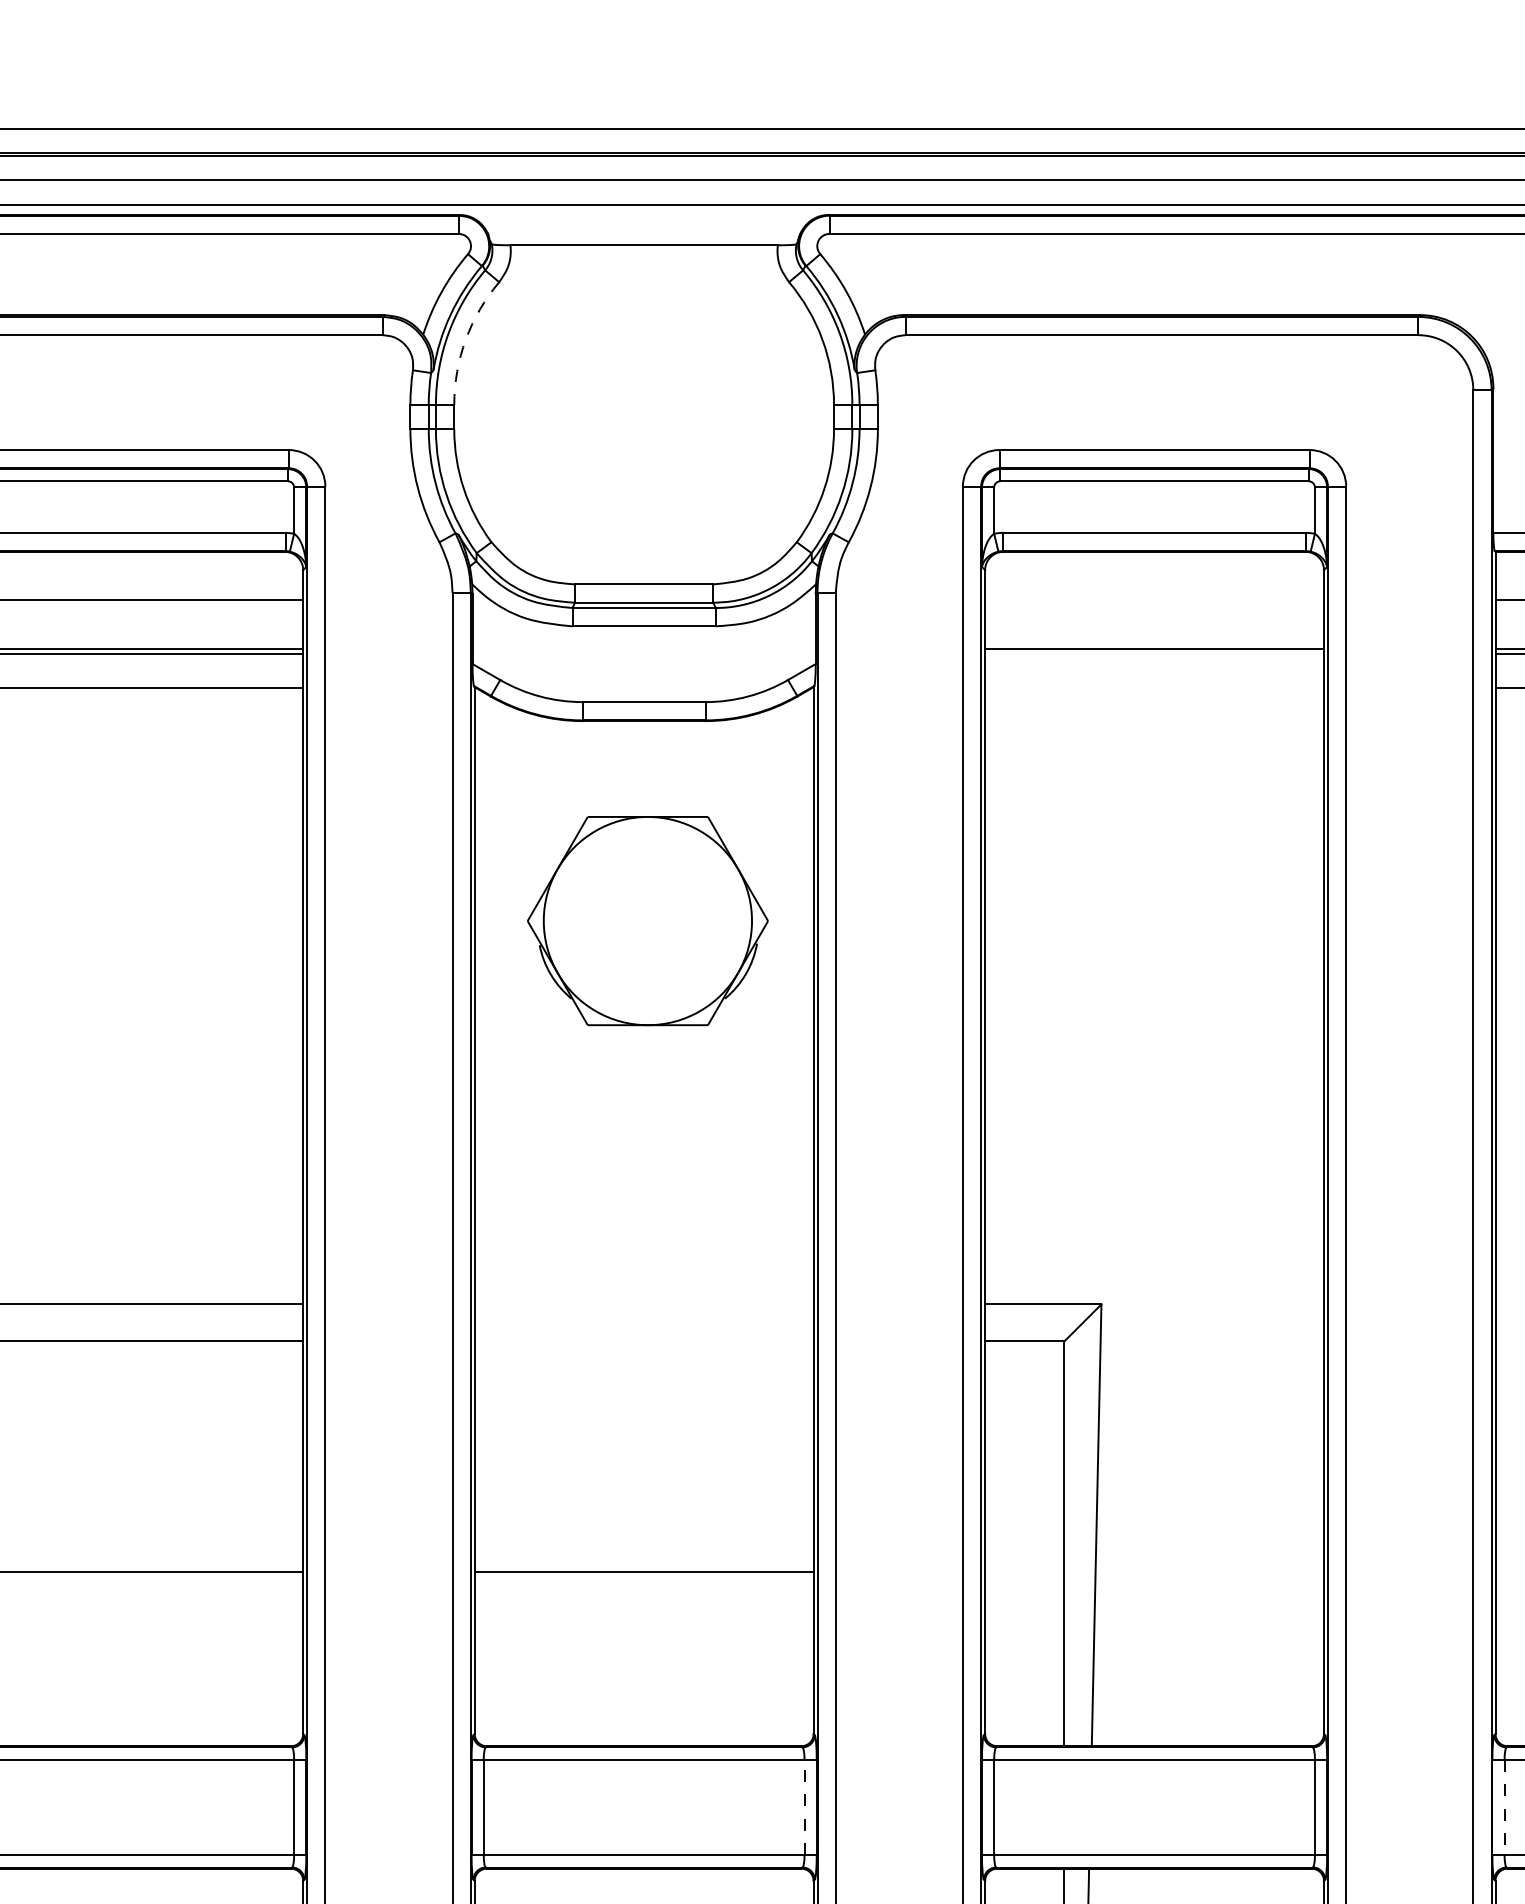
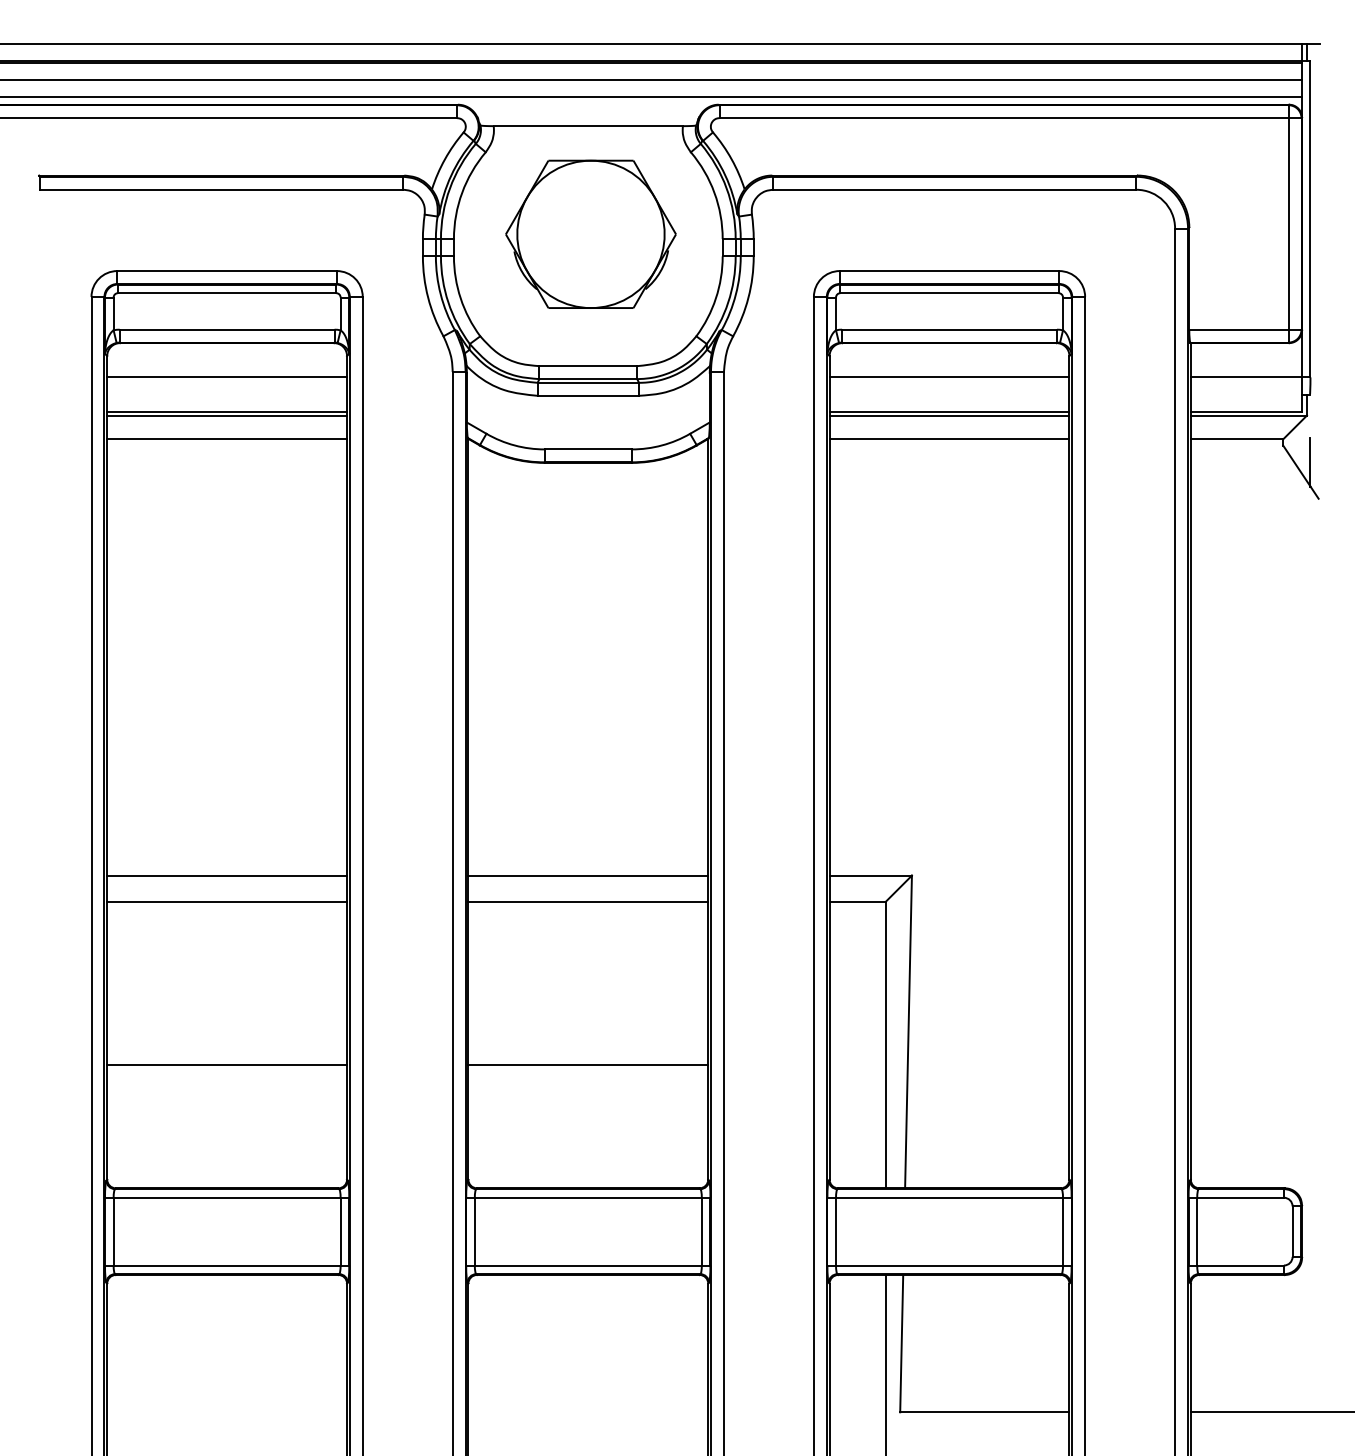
arc: (466, 339) -> (462, 192), dashed -> solid
line: (1154, 600) -> (949, 377), added
line: (1154, 654) -> (949, 415), added
line: (1154, 688) -> (949, 439), added
part: (647, 919) -> (590, 233), moved
line: (644, 1304) -> (588, 875), added
line: (644, 1340) -> (588, 901), added
line: (804, 1807) -> (701, 1231), dashed -> solid
line: (1504, 1807) -> (1197, 1231), dashed -> solid

